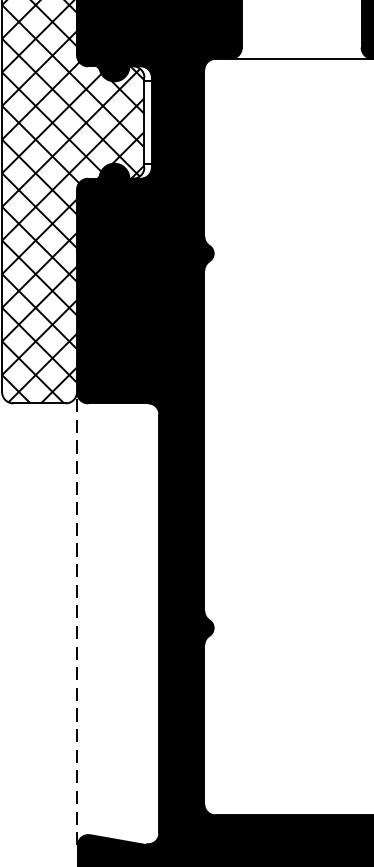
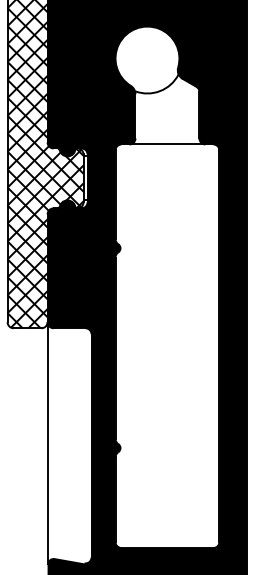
line: (76, 619) -> (47, 443), dashed -> solid

